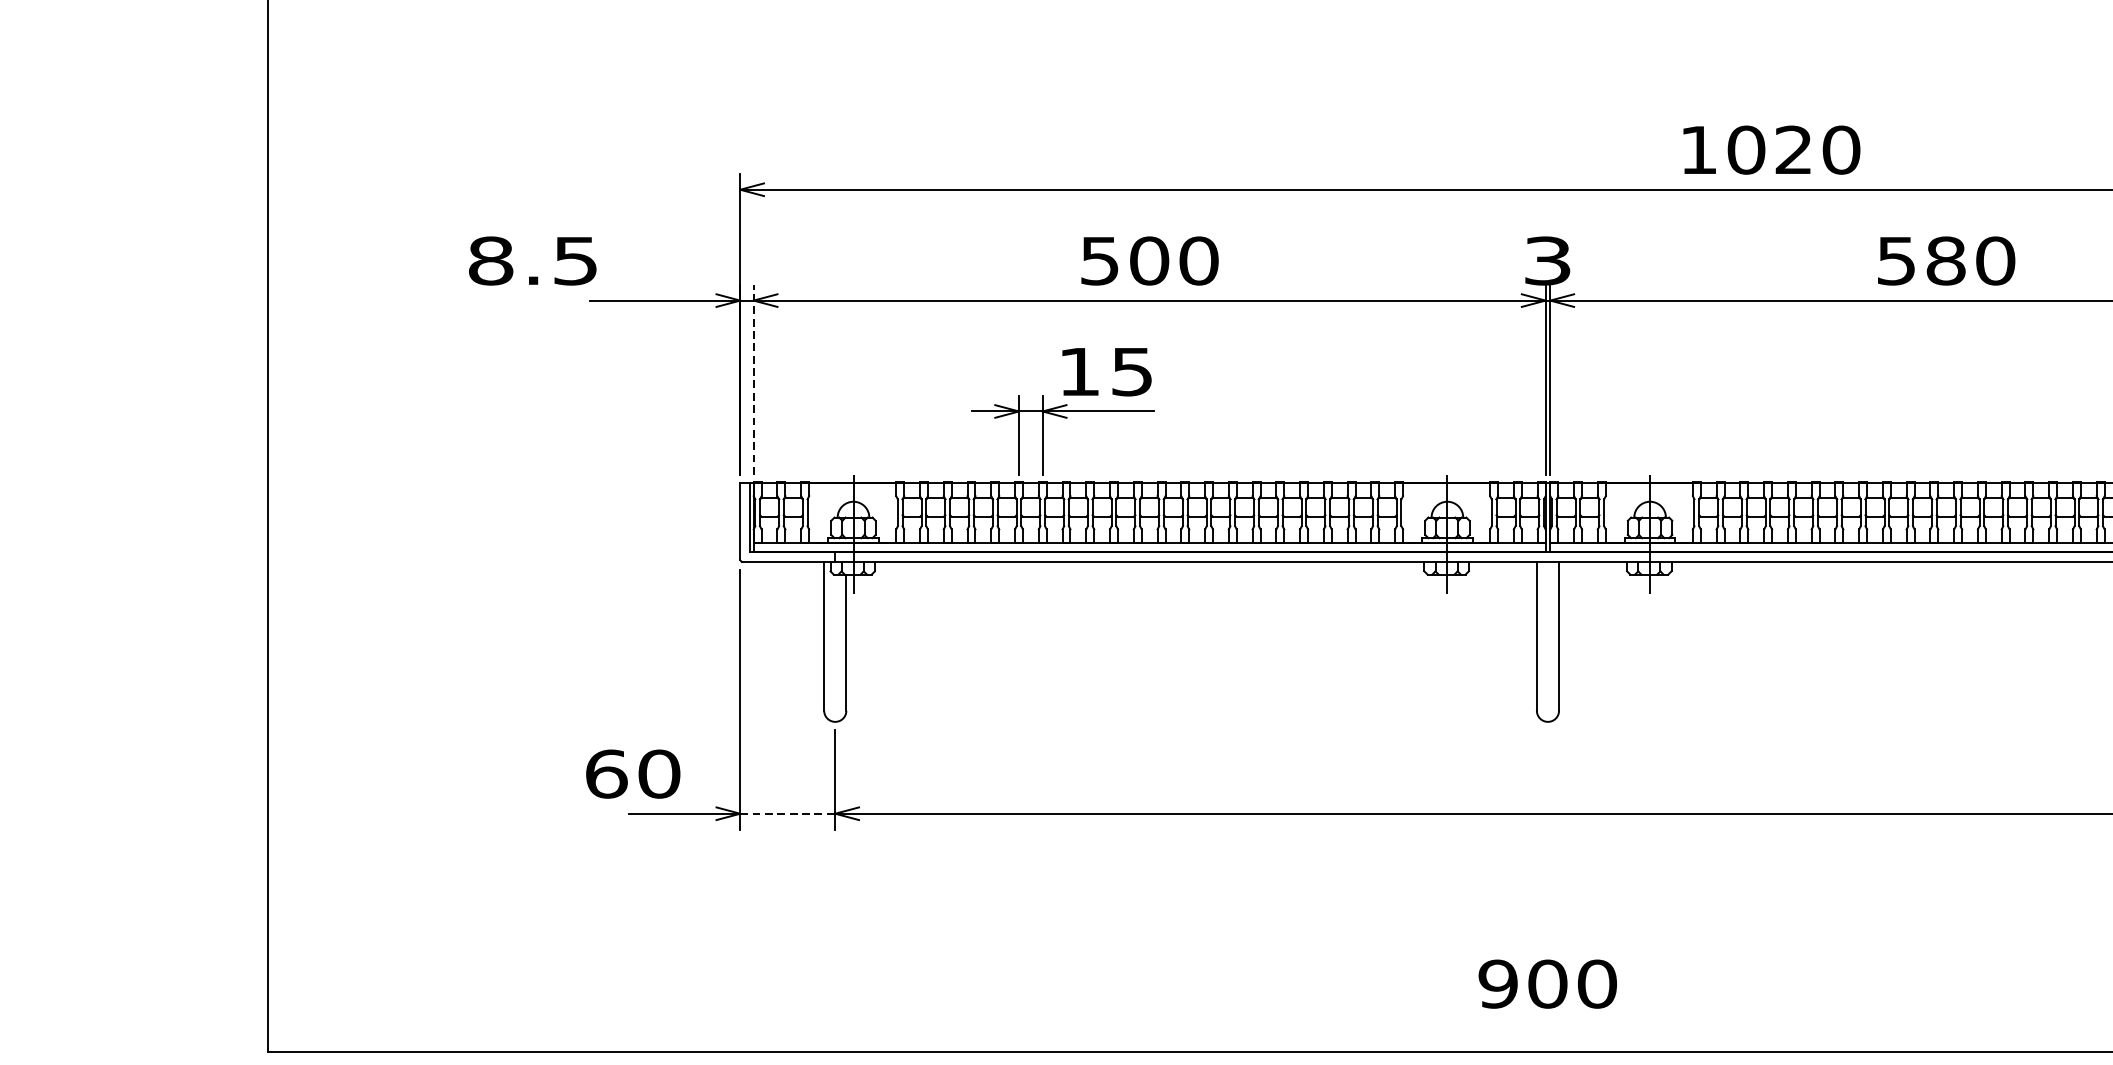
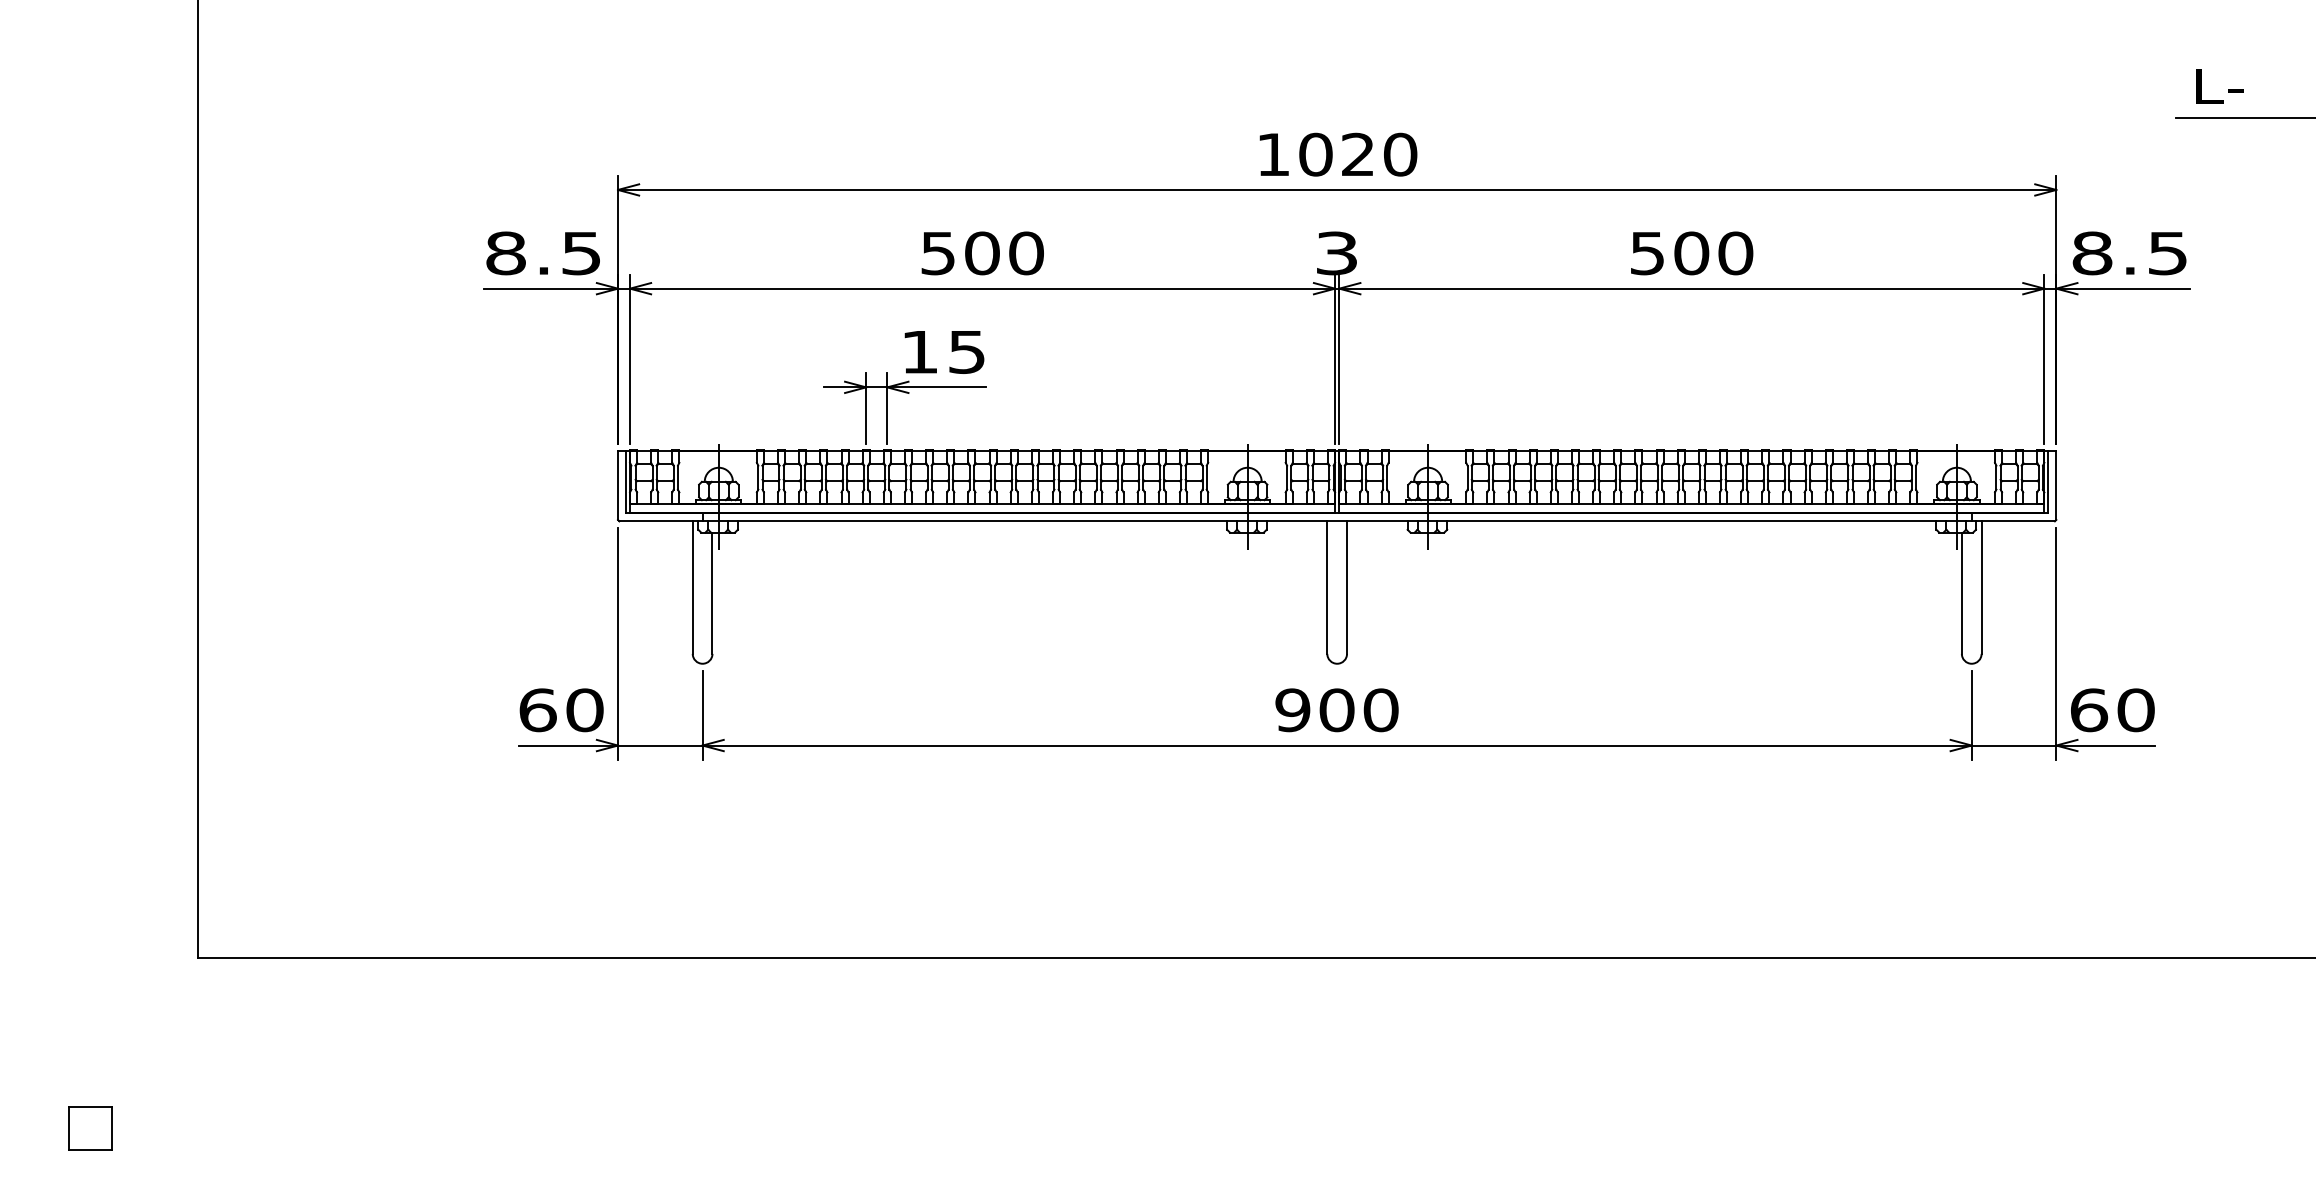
text: (1771, 149) -> (1338, 154), moved
text: (531, 261) -> (542, 253), moved
text: (1945, 261) -> (1691, 253), 580 -> 500
line: (754, 380) -> (630, 359), dashed -> solid
text: (633, 774) -> (561, 710), moved
line: (787, 813) -> (660, 745), dashed -> solid
text: (1547, 984) -> (1336, 710), moved

